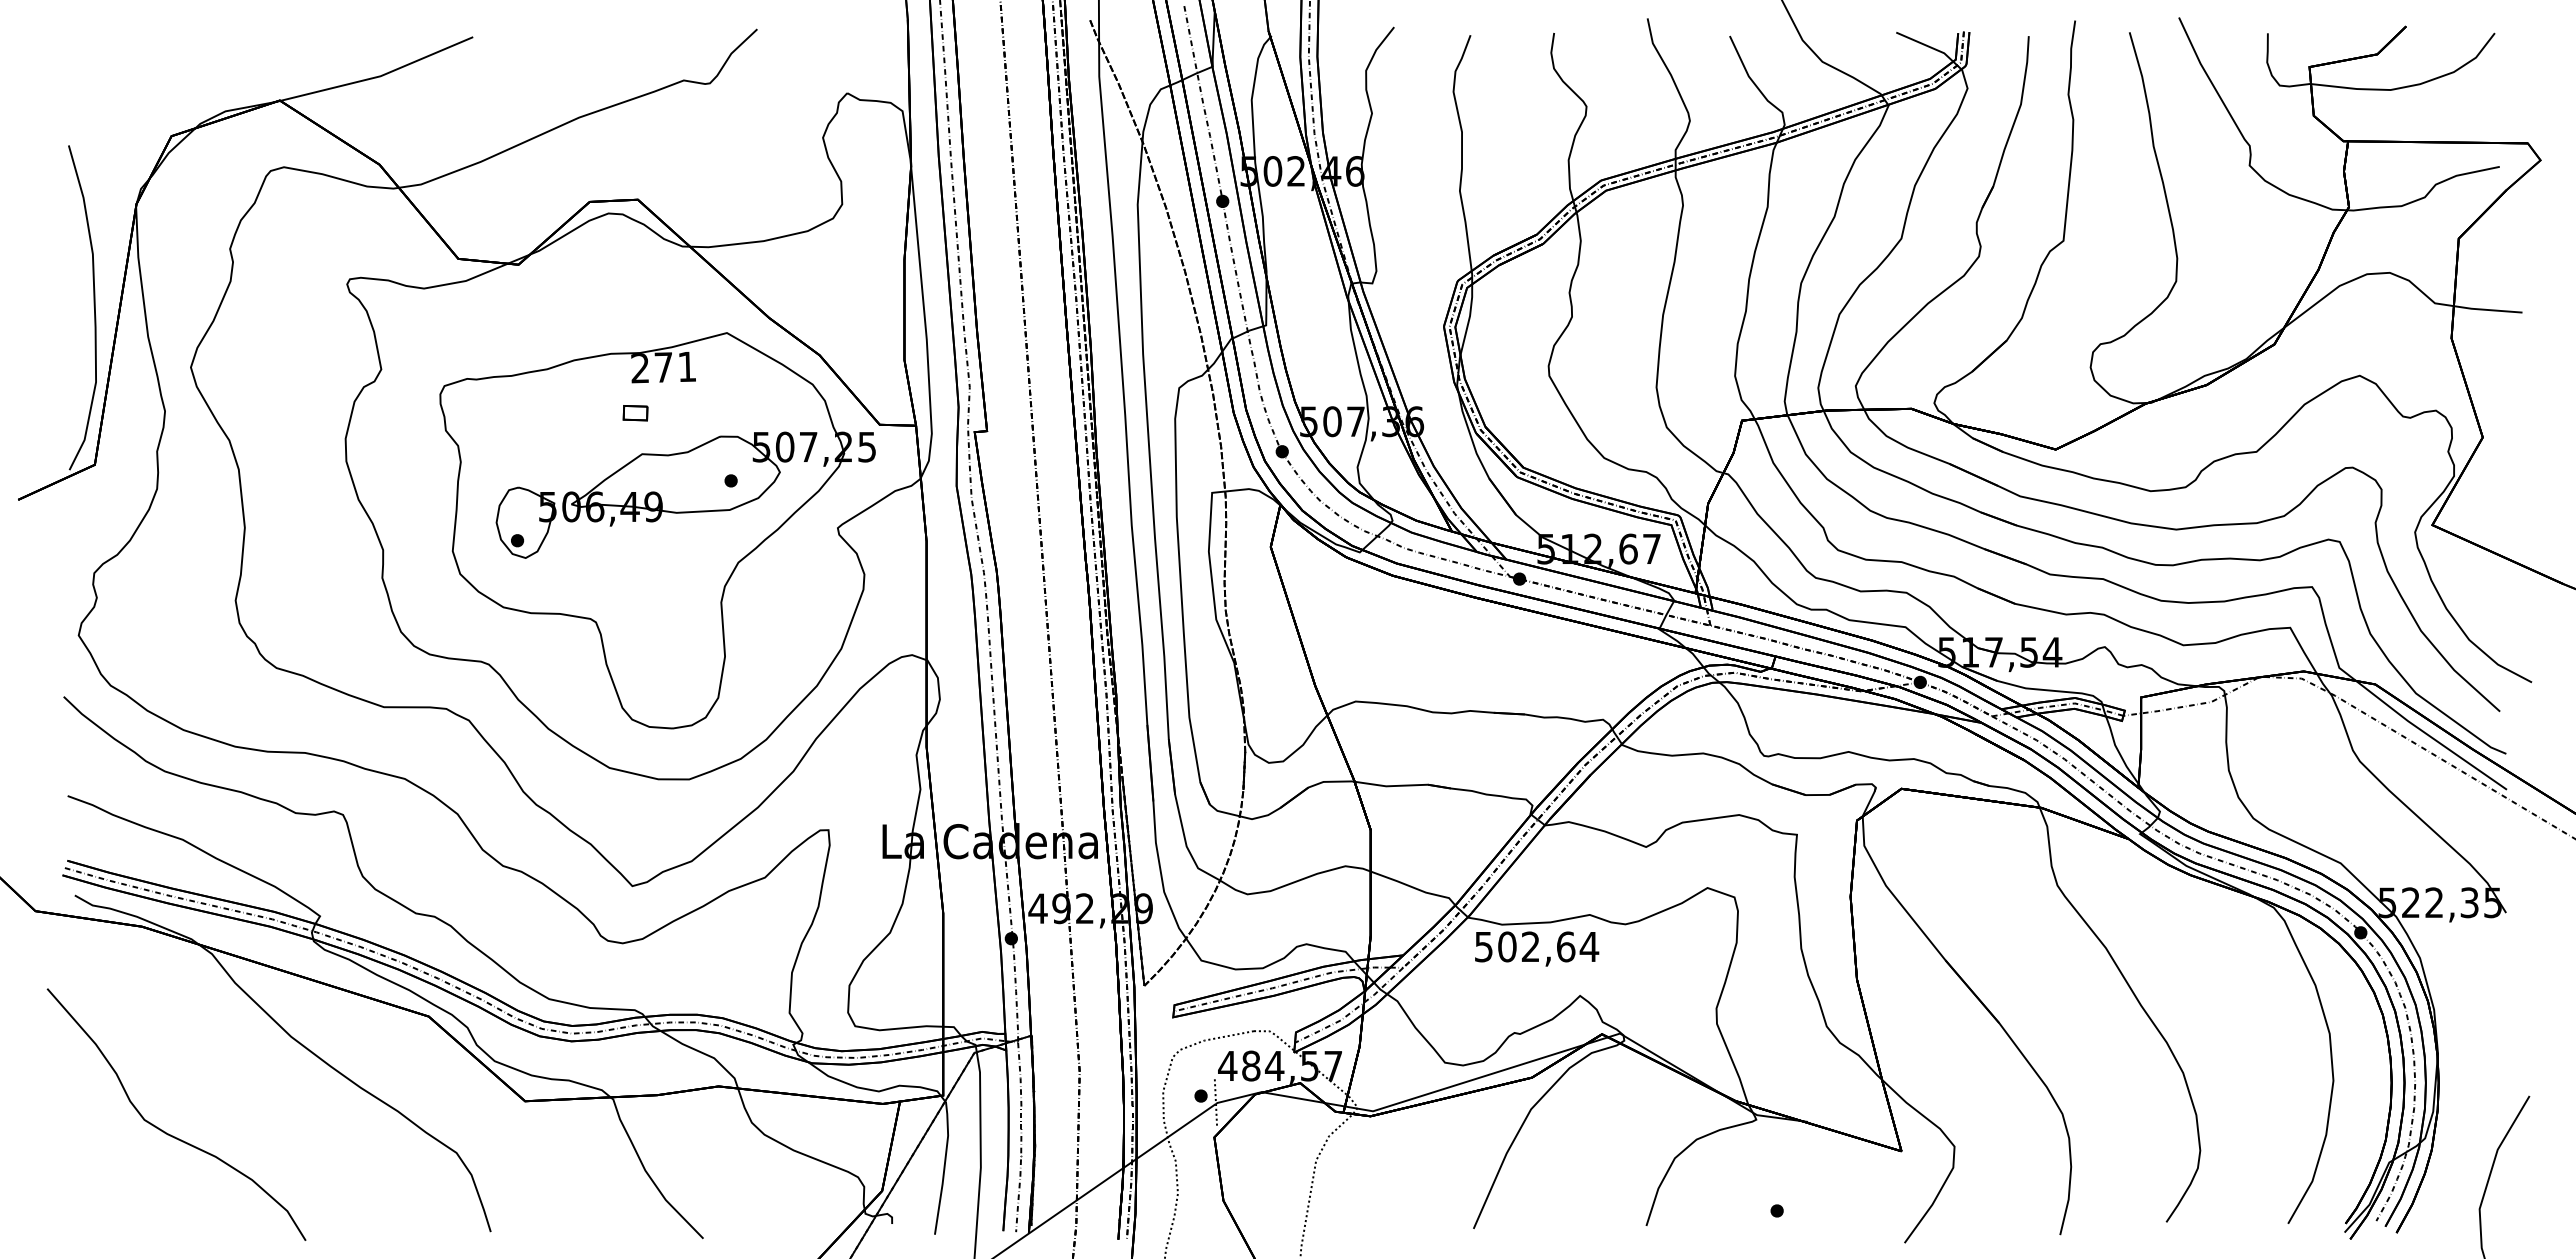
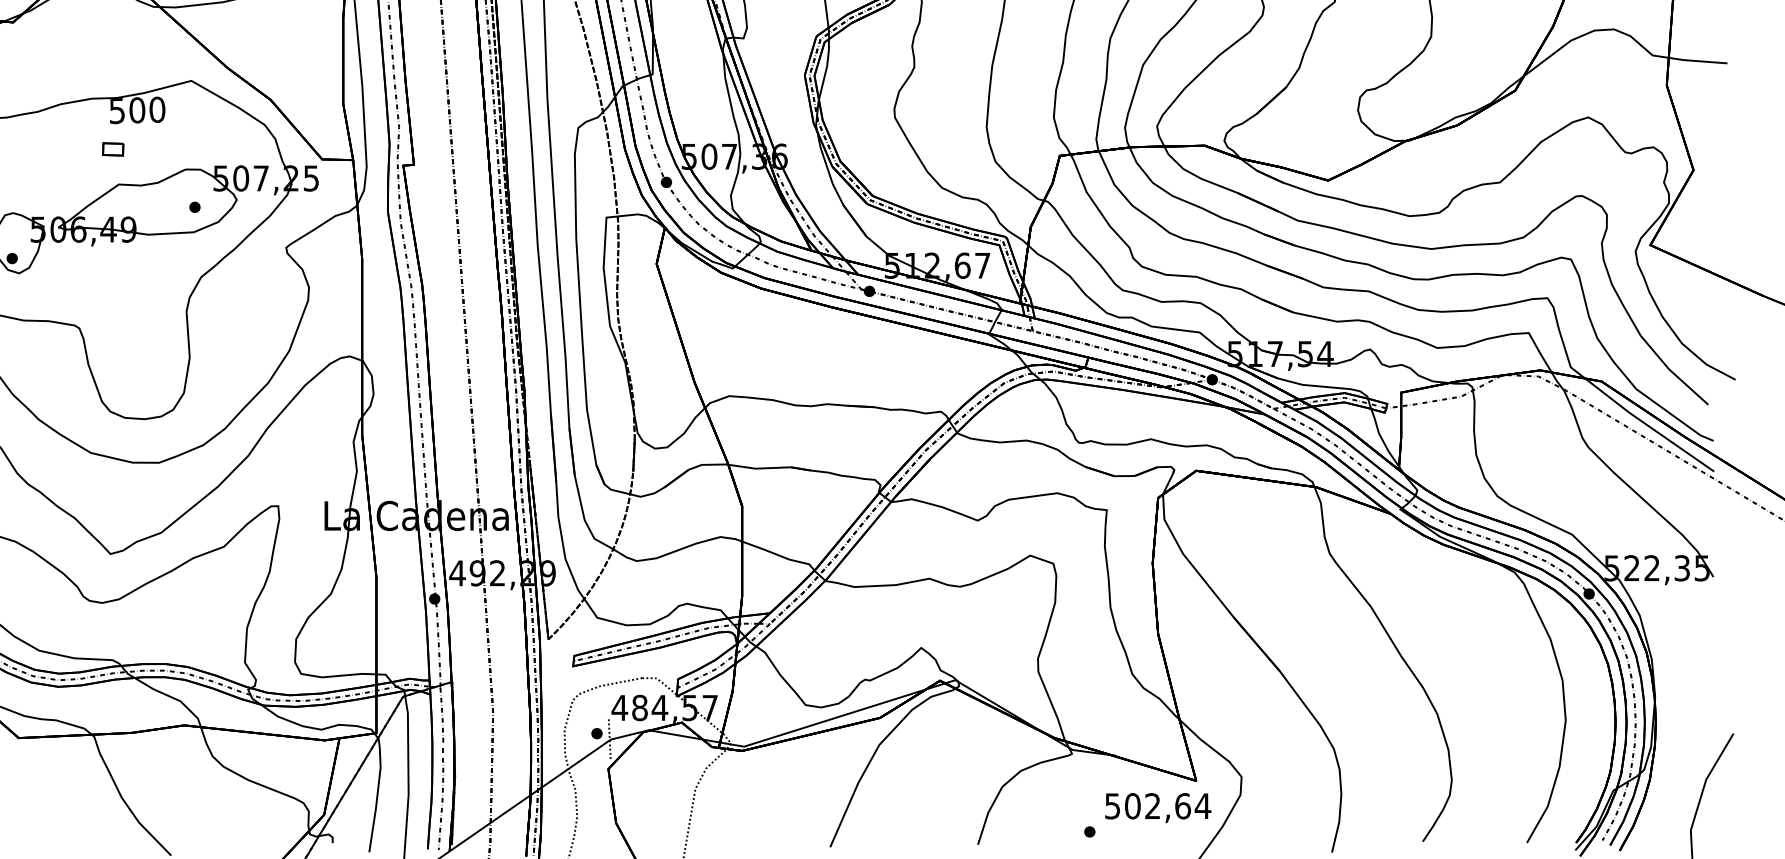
text: (663, 367) -> (137, 110), 271 -> 500
text: (1537, 948) -> (1158, 807), moved

